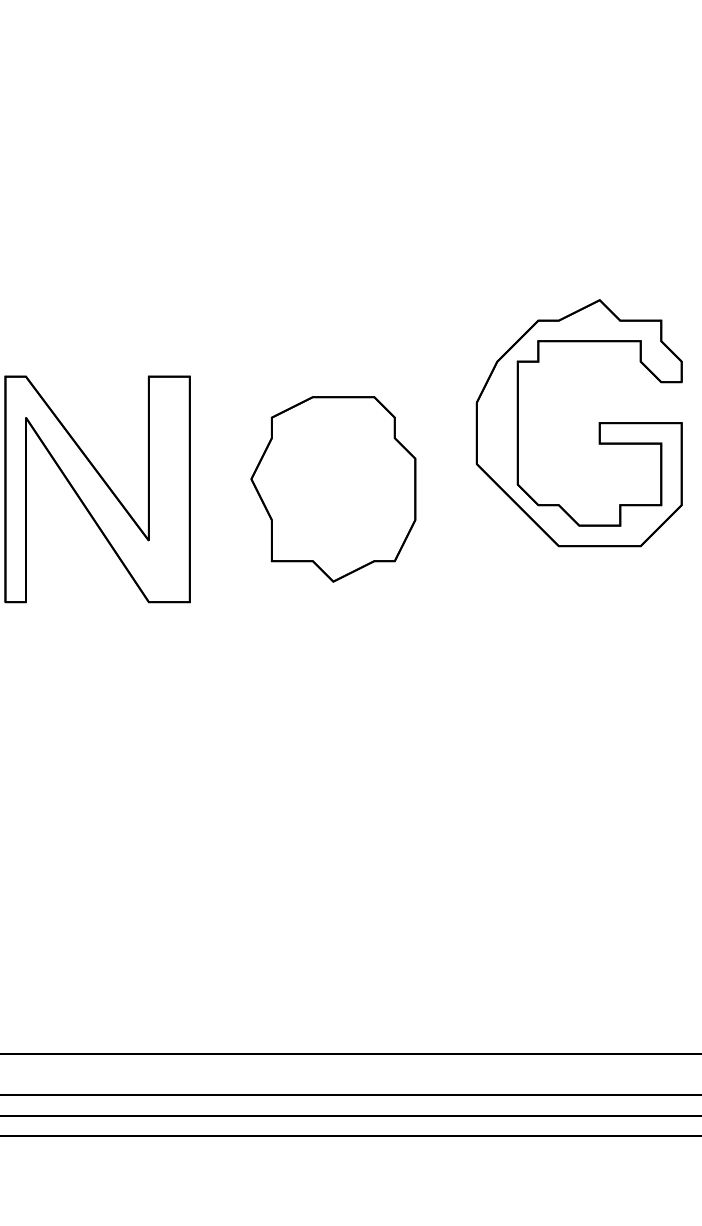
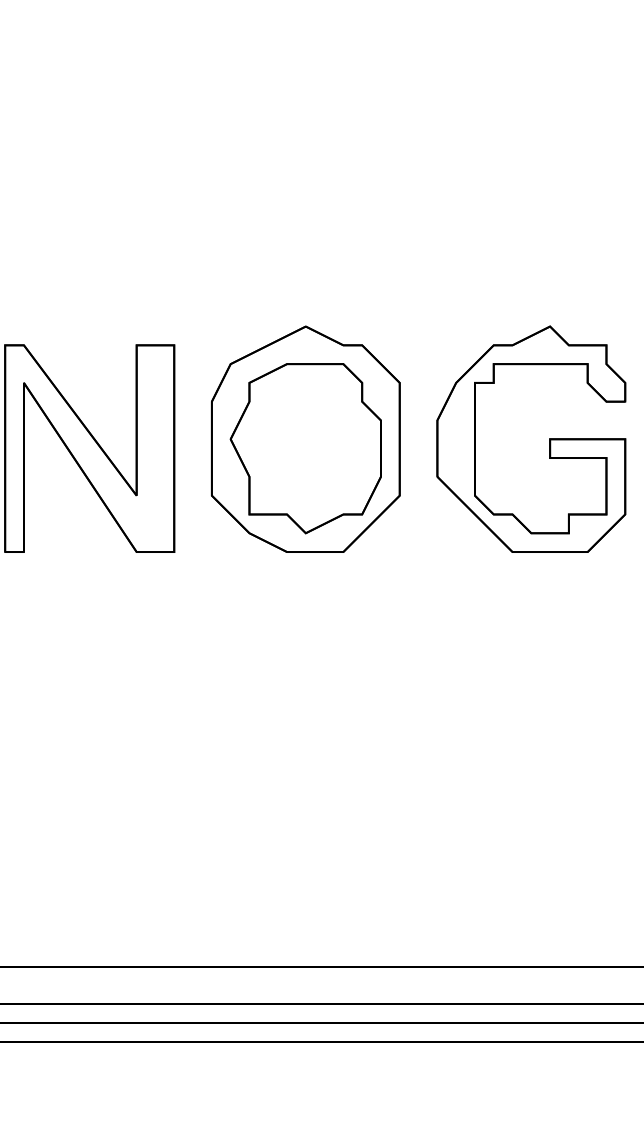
part: (598, 423) -> (548, 439), moved
part: (333, 479) -> (305, 439), added

